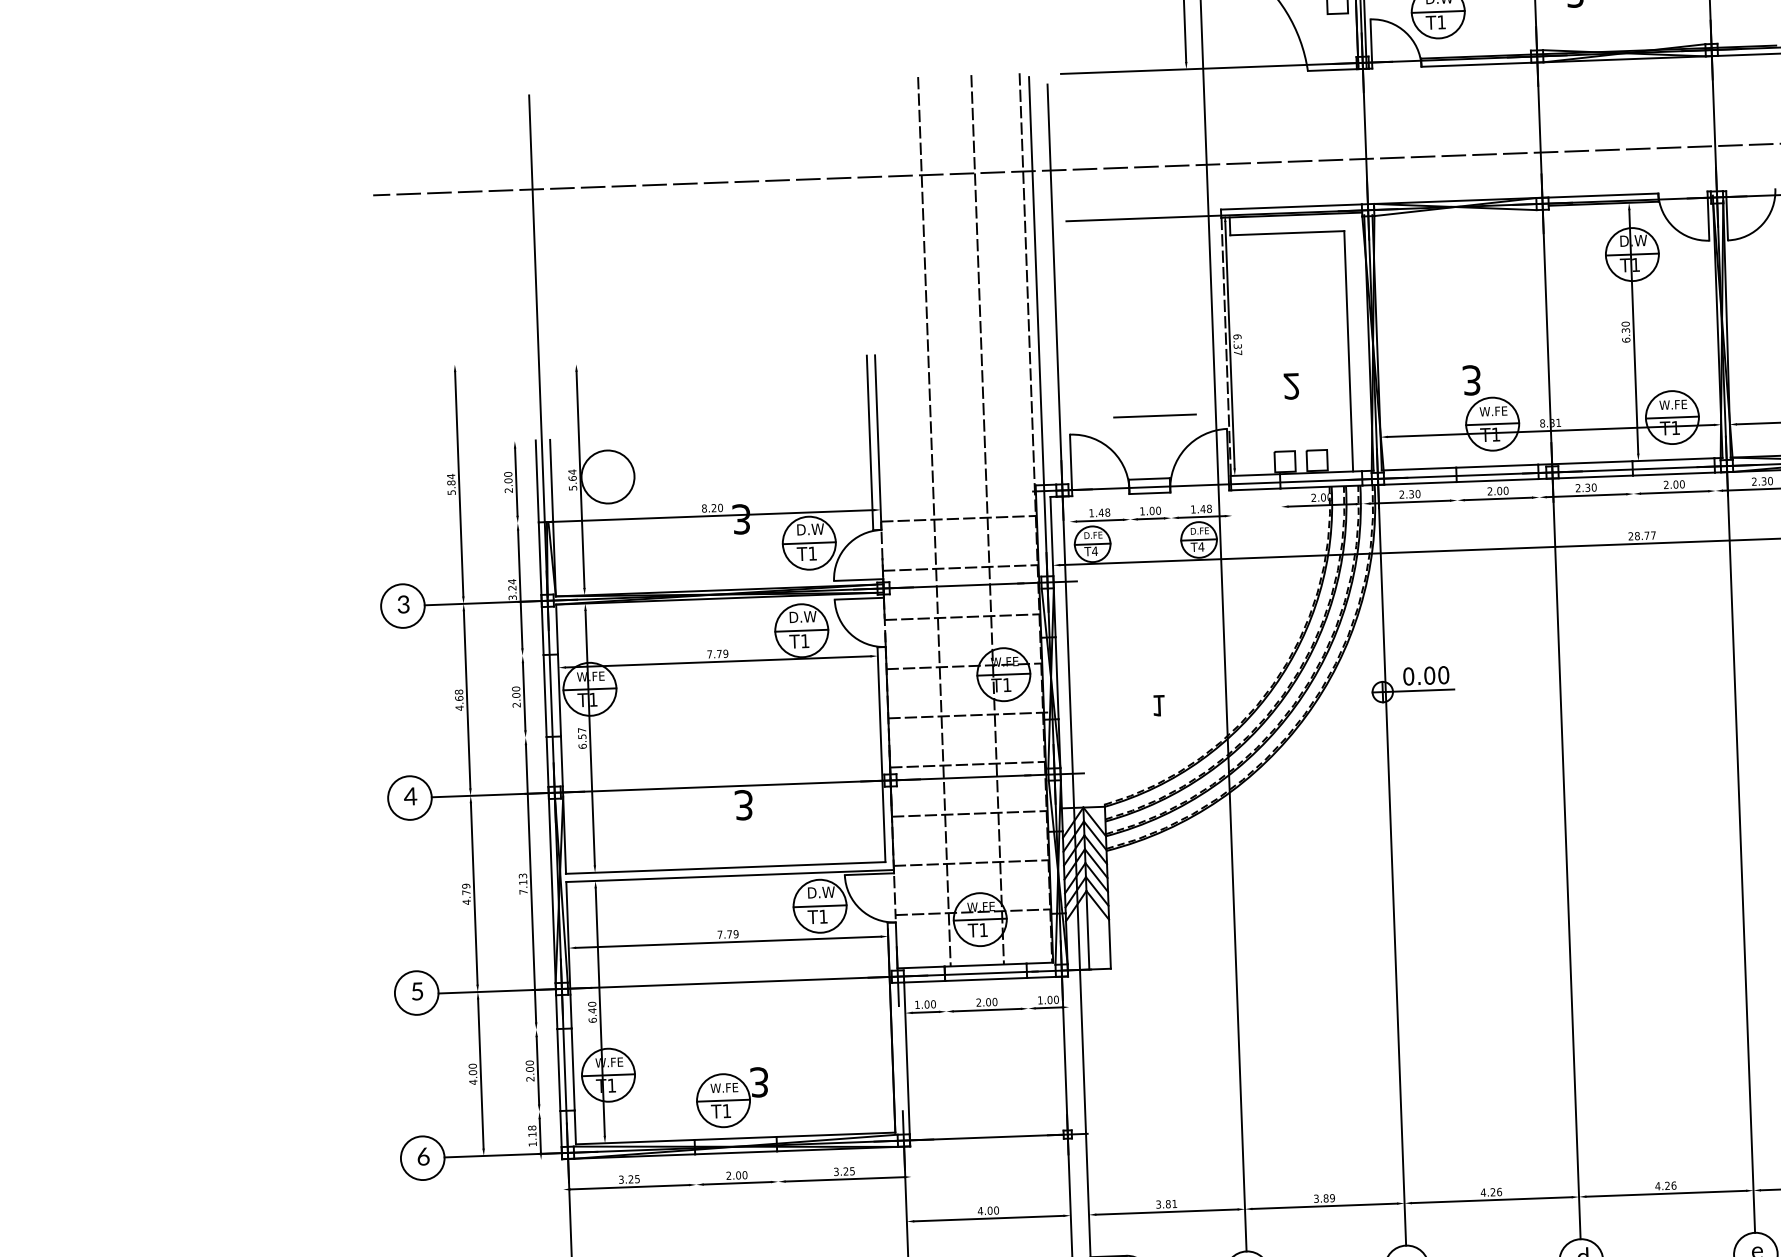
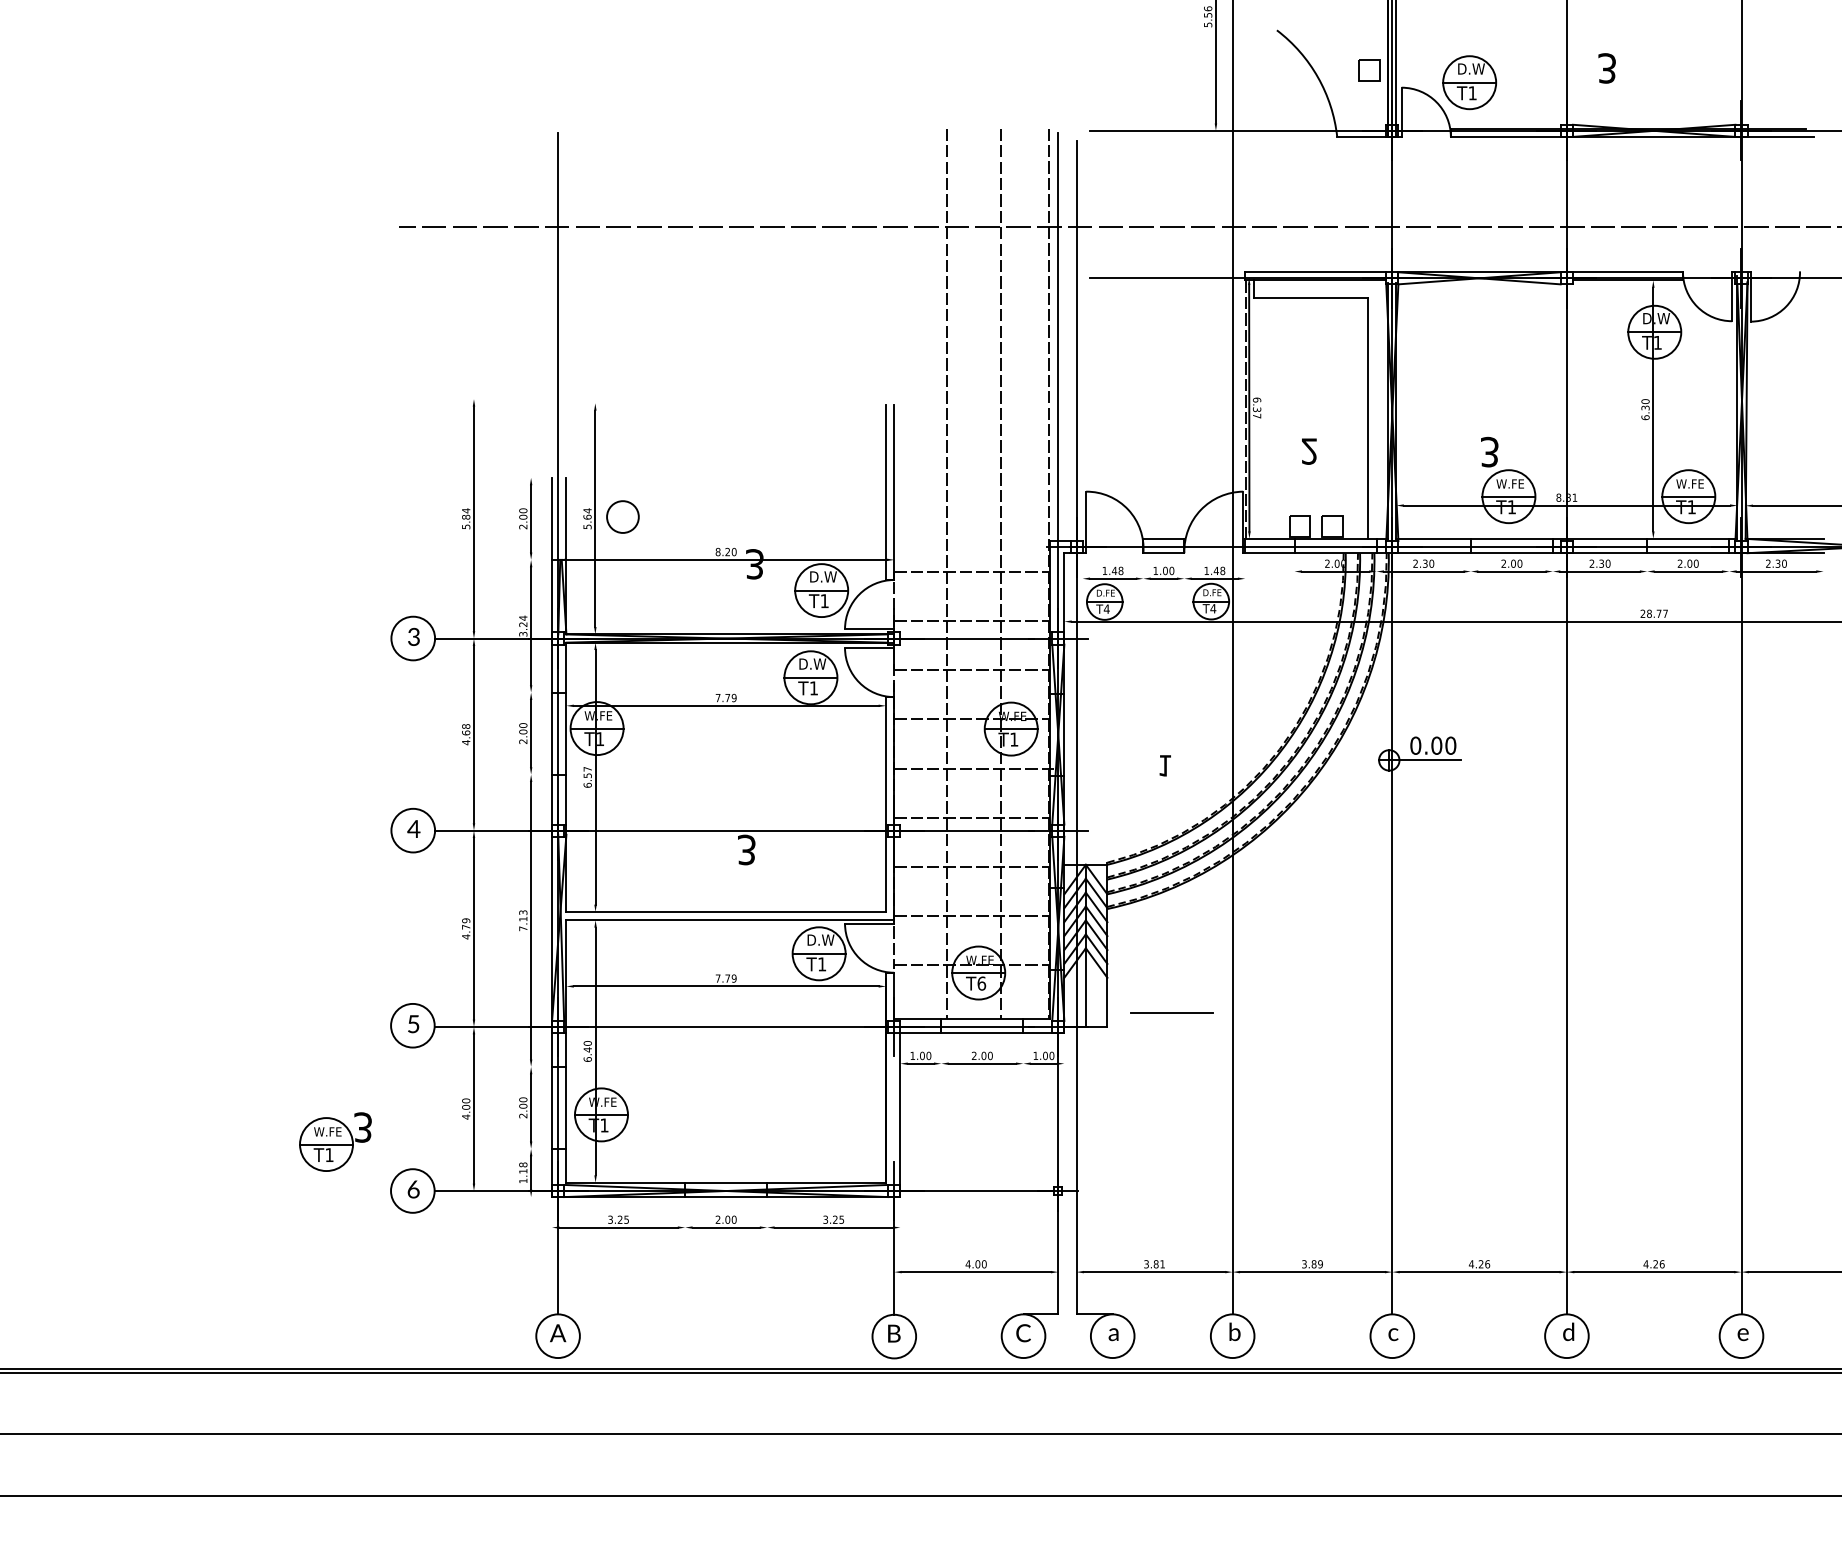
line: (1154, 415) -> (1171, 1012), moved
circle: (607, 476) -> (622, 516), size x0.6
text: (983, 930) -> (981, 983), T1 -> T6
part: (732, 1097) -> (335, 1141), moved

